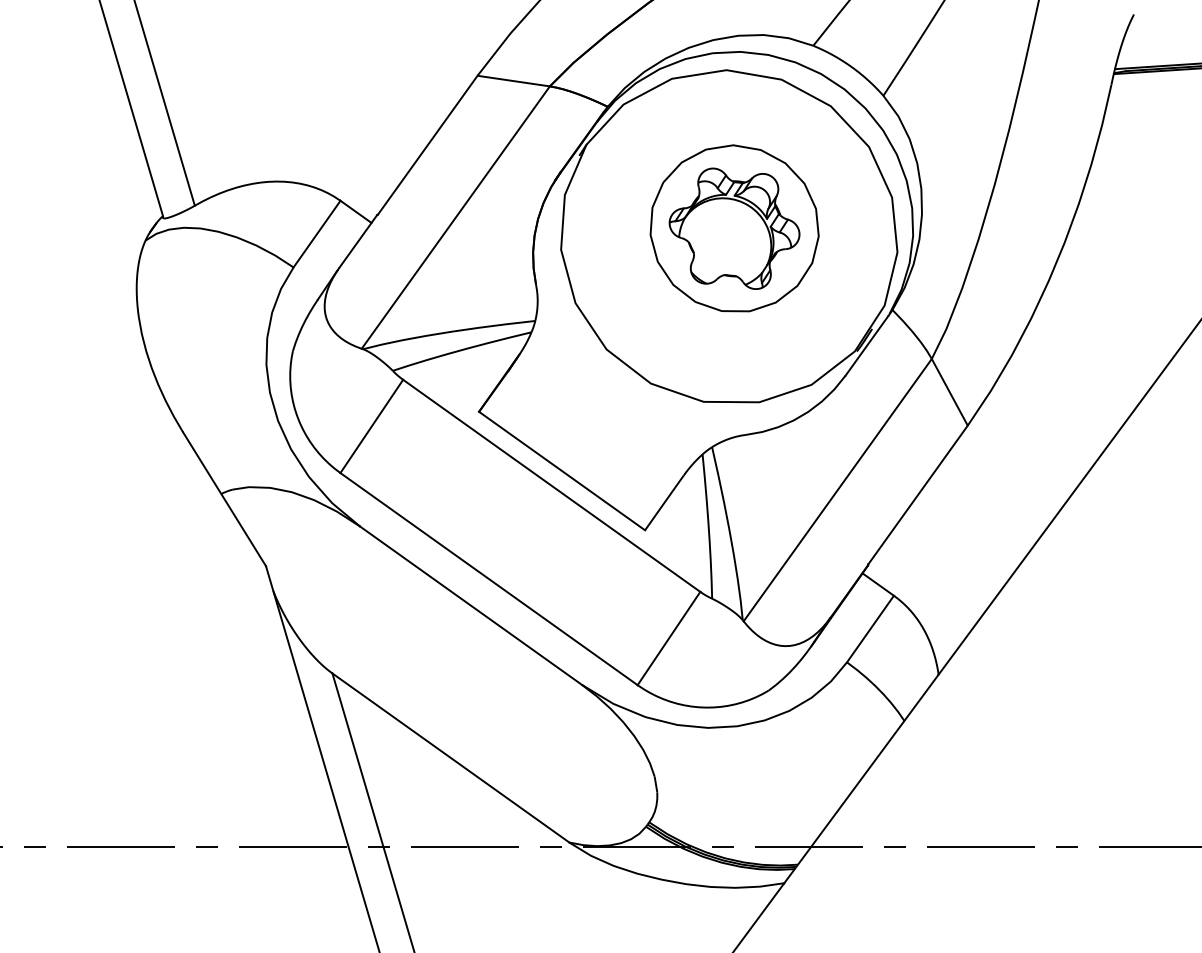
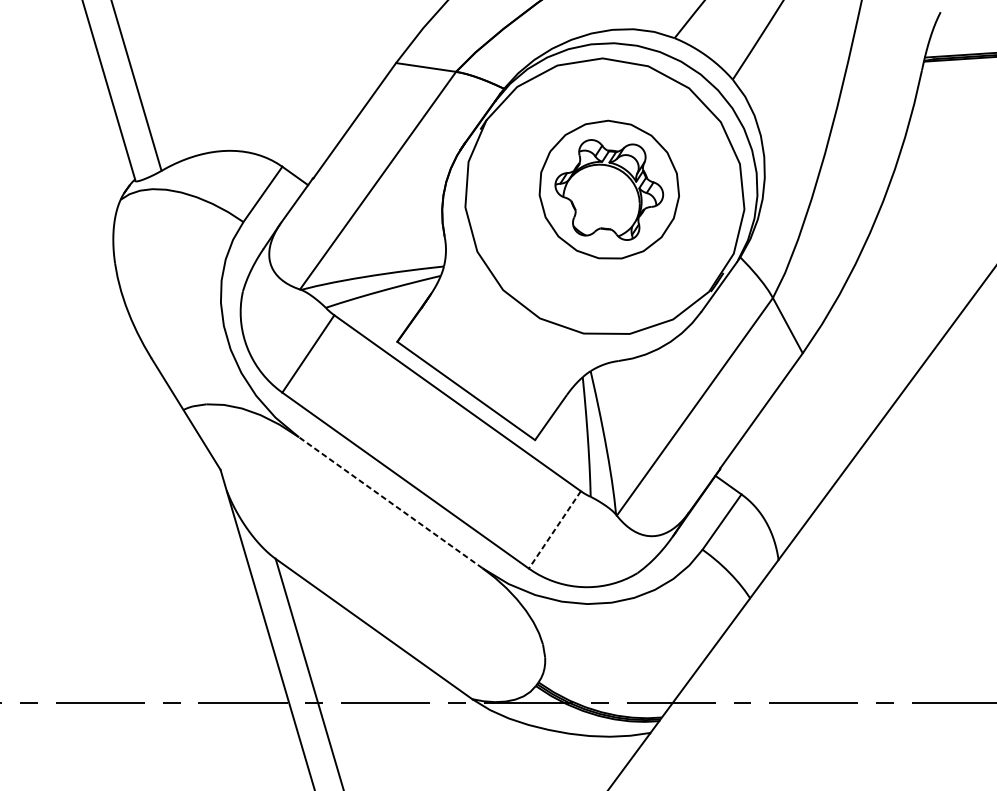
line: (471, 605) -> (391, 502), solid -> dashed
line: (668, 638) -> (554, 529), solid -> dashed

